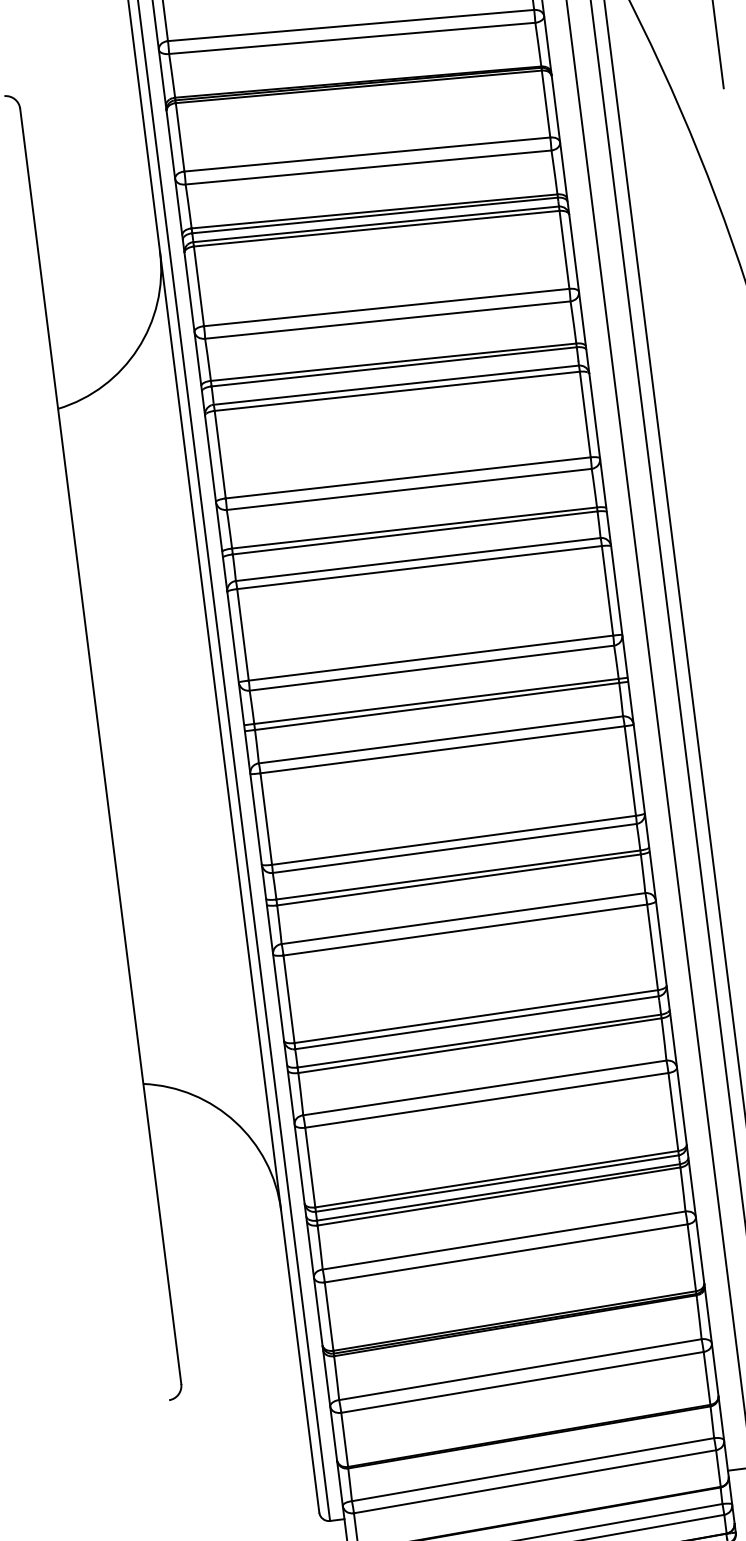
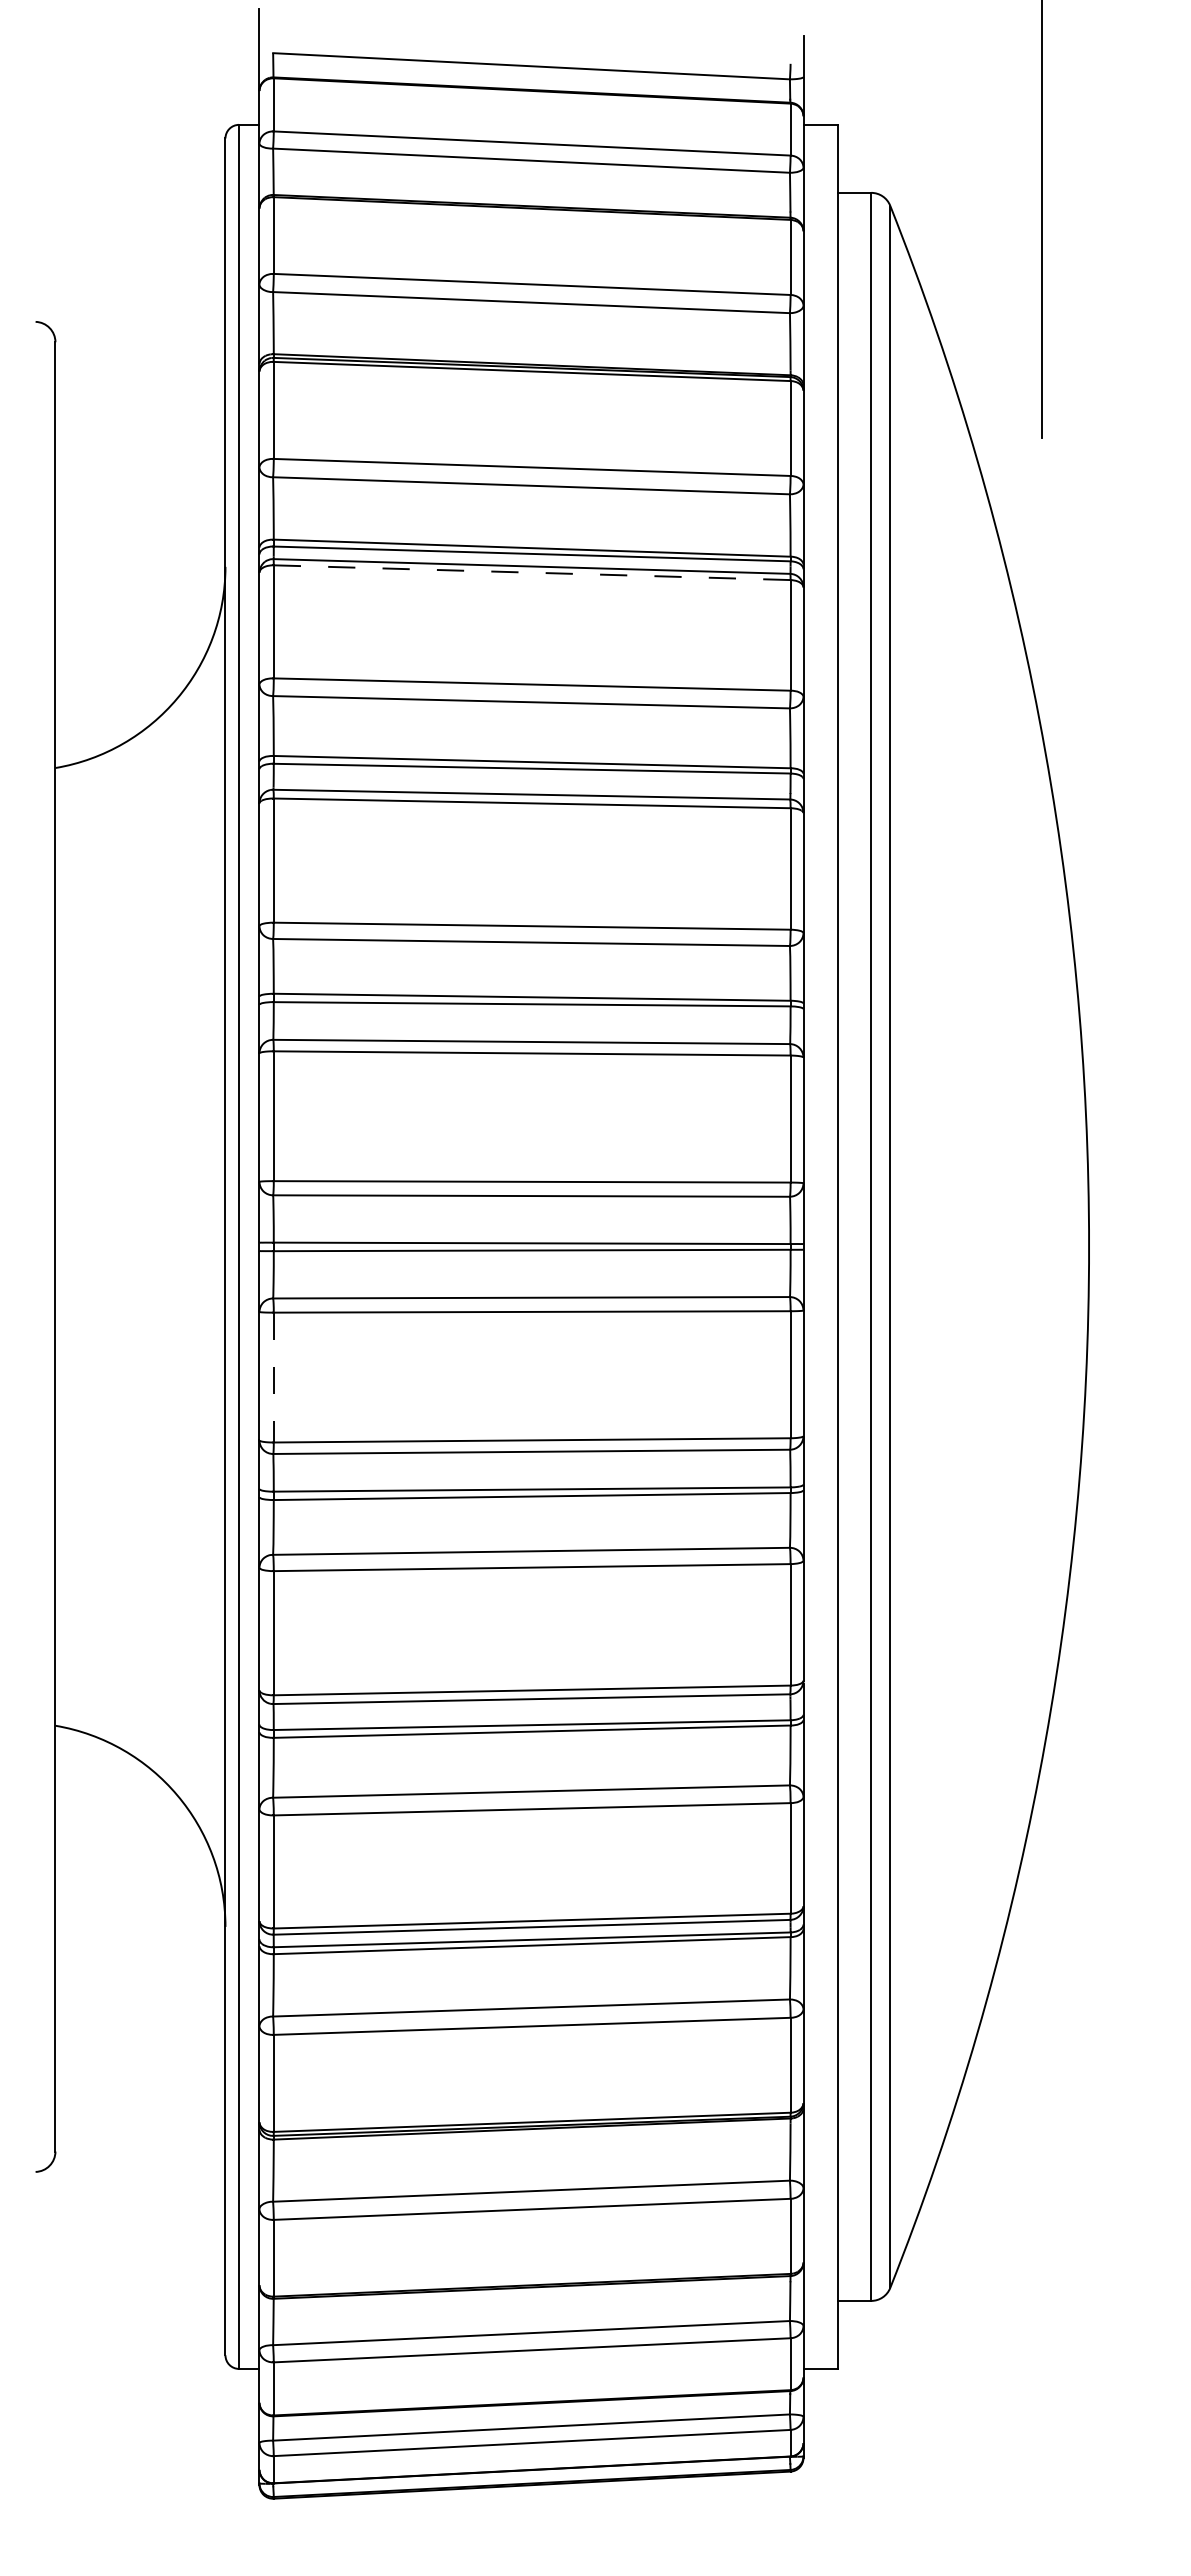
line: (376, 228) -> (532, 572), solid -> dashed
line: (266, 819) -> (273, 1377), solid -> dashed

